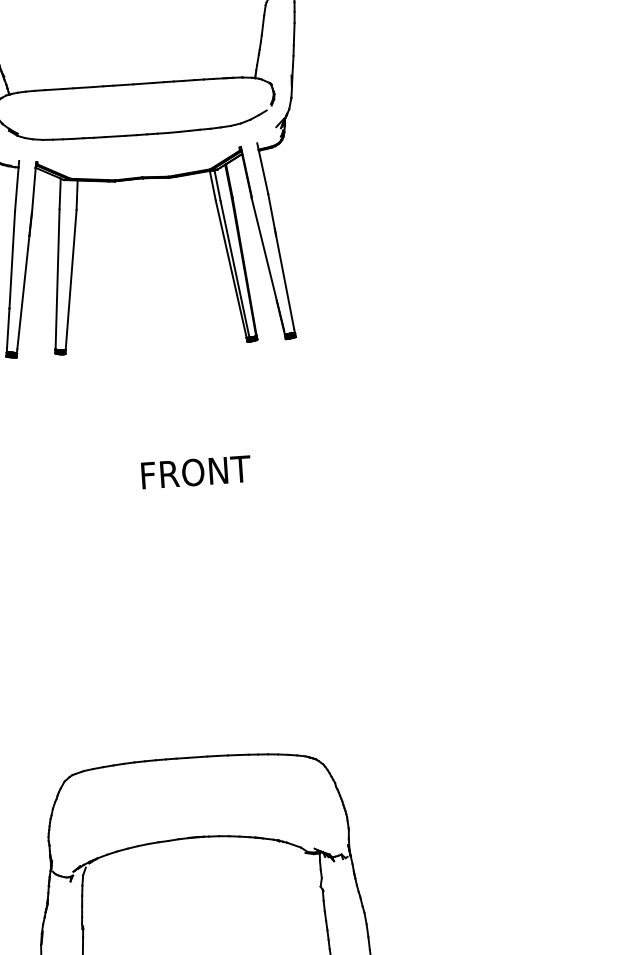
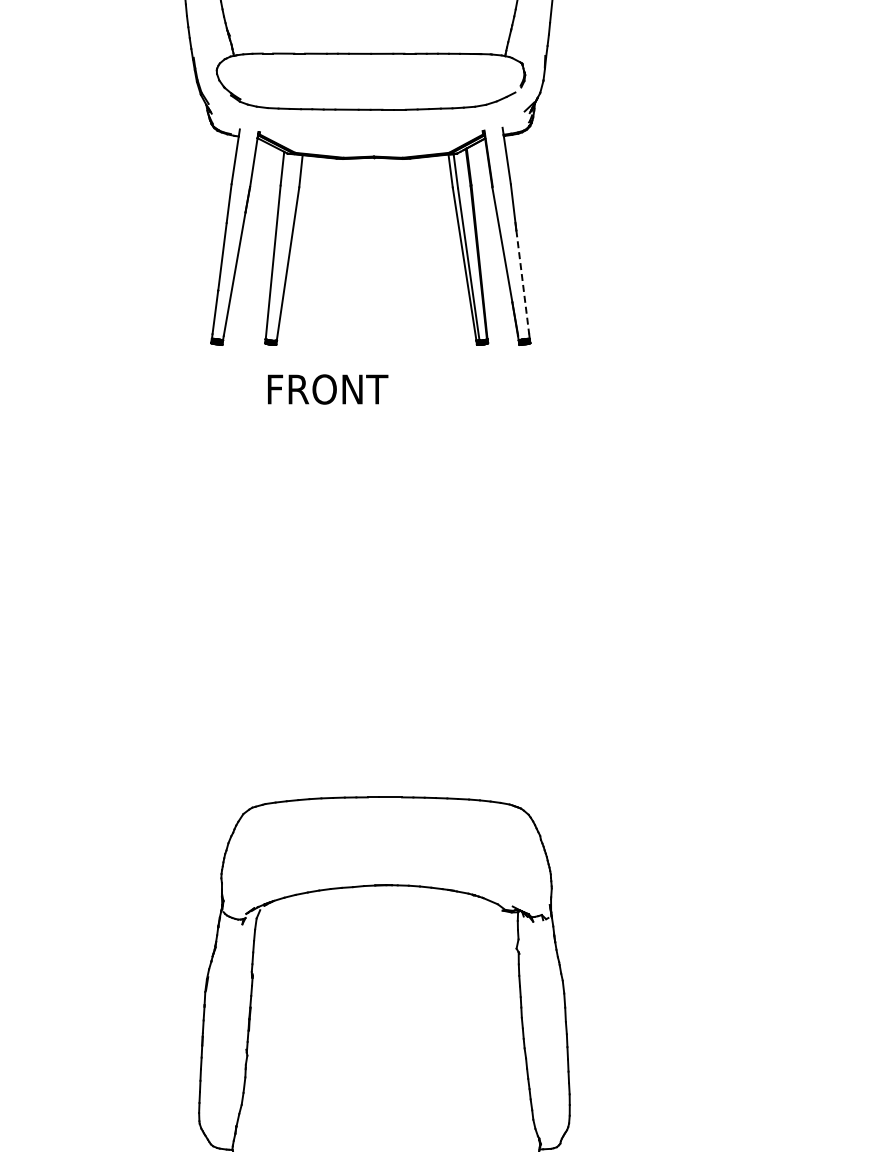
line: (284, 282) -> (522, 282), solid -> dashed
text: (196, 472) -> (328, 389), moved

